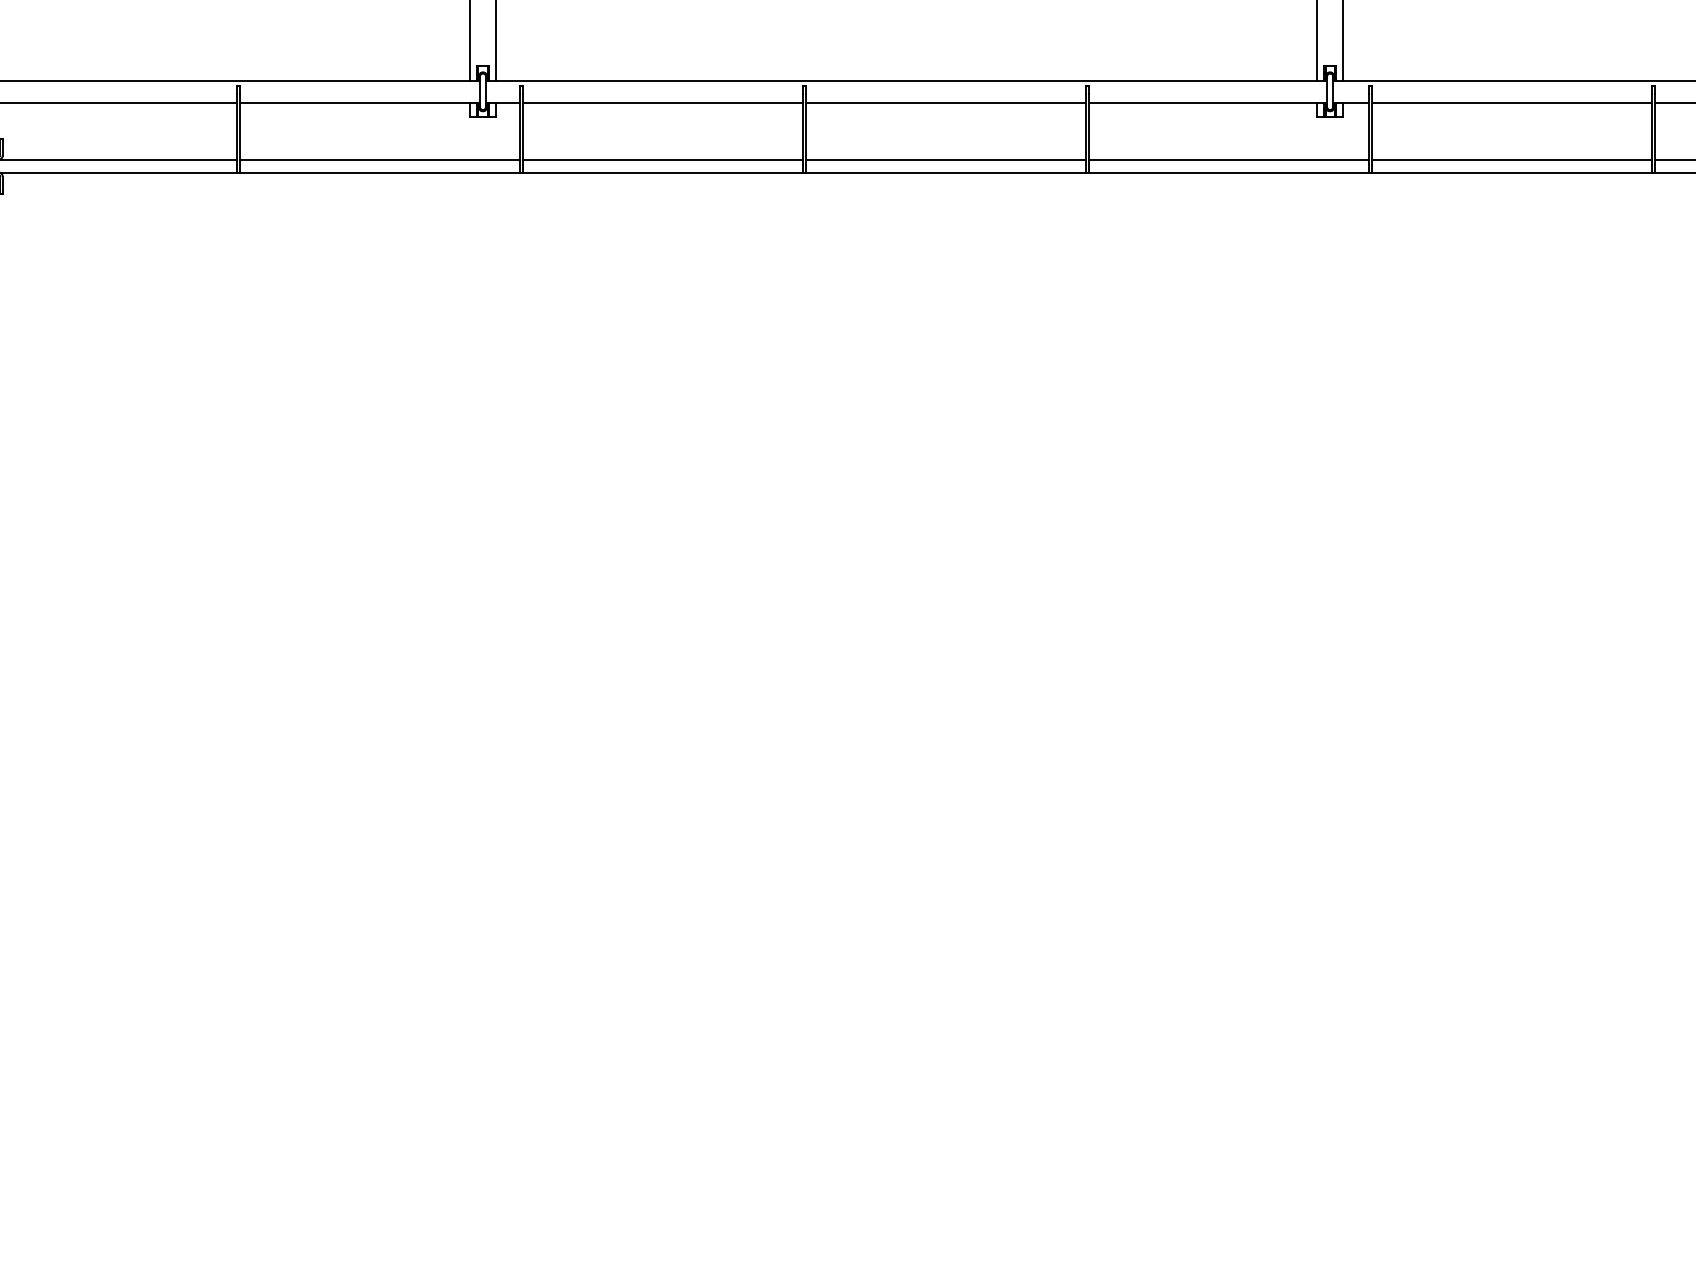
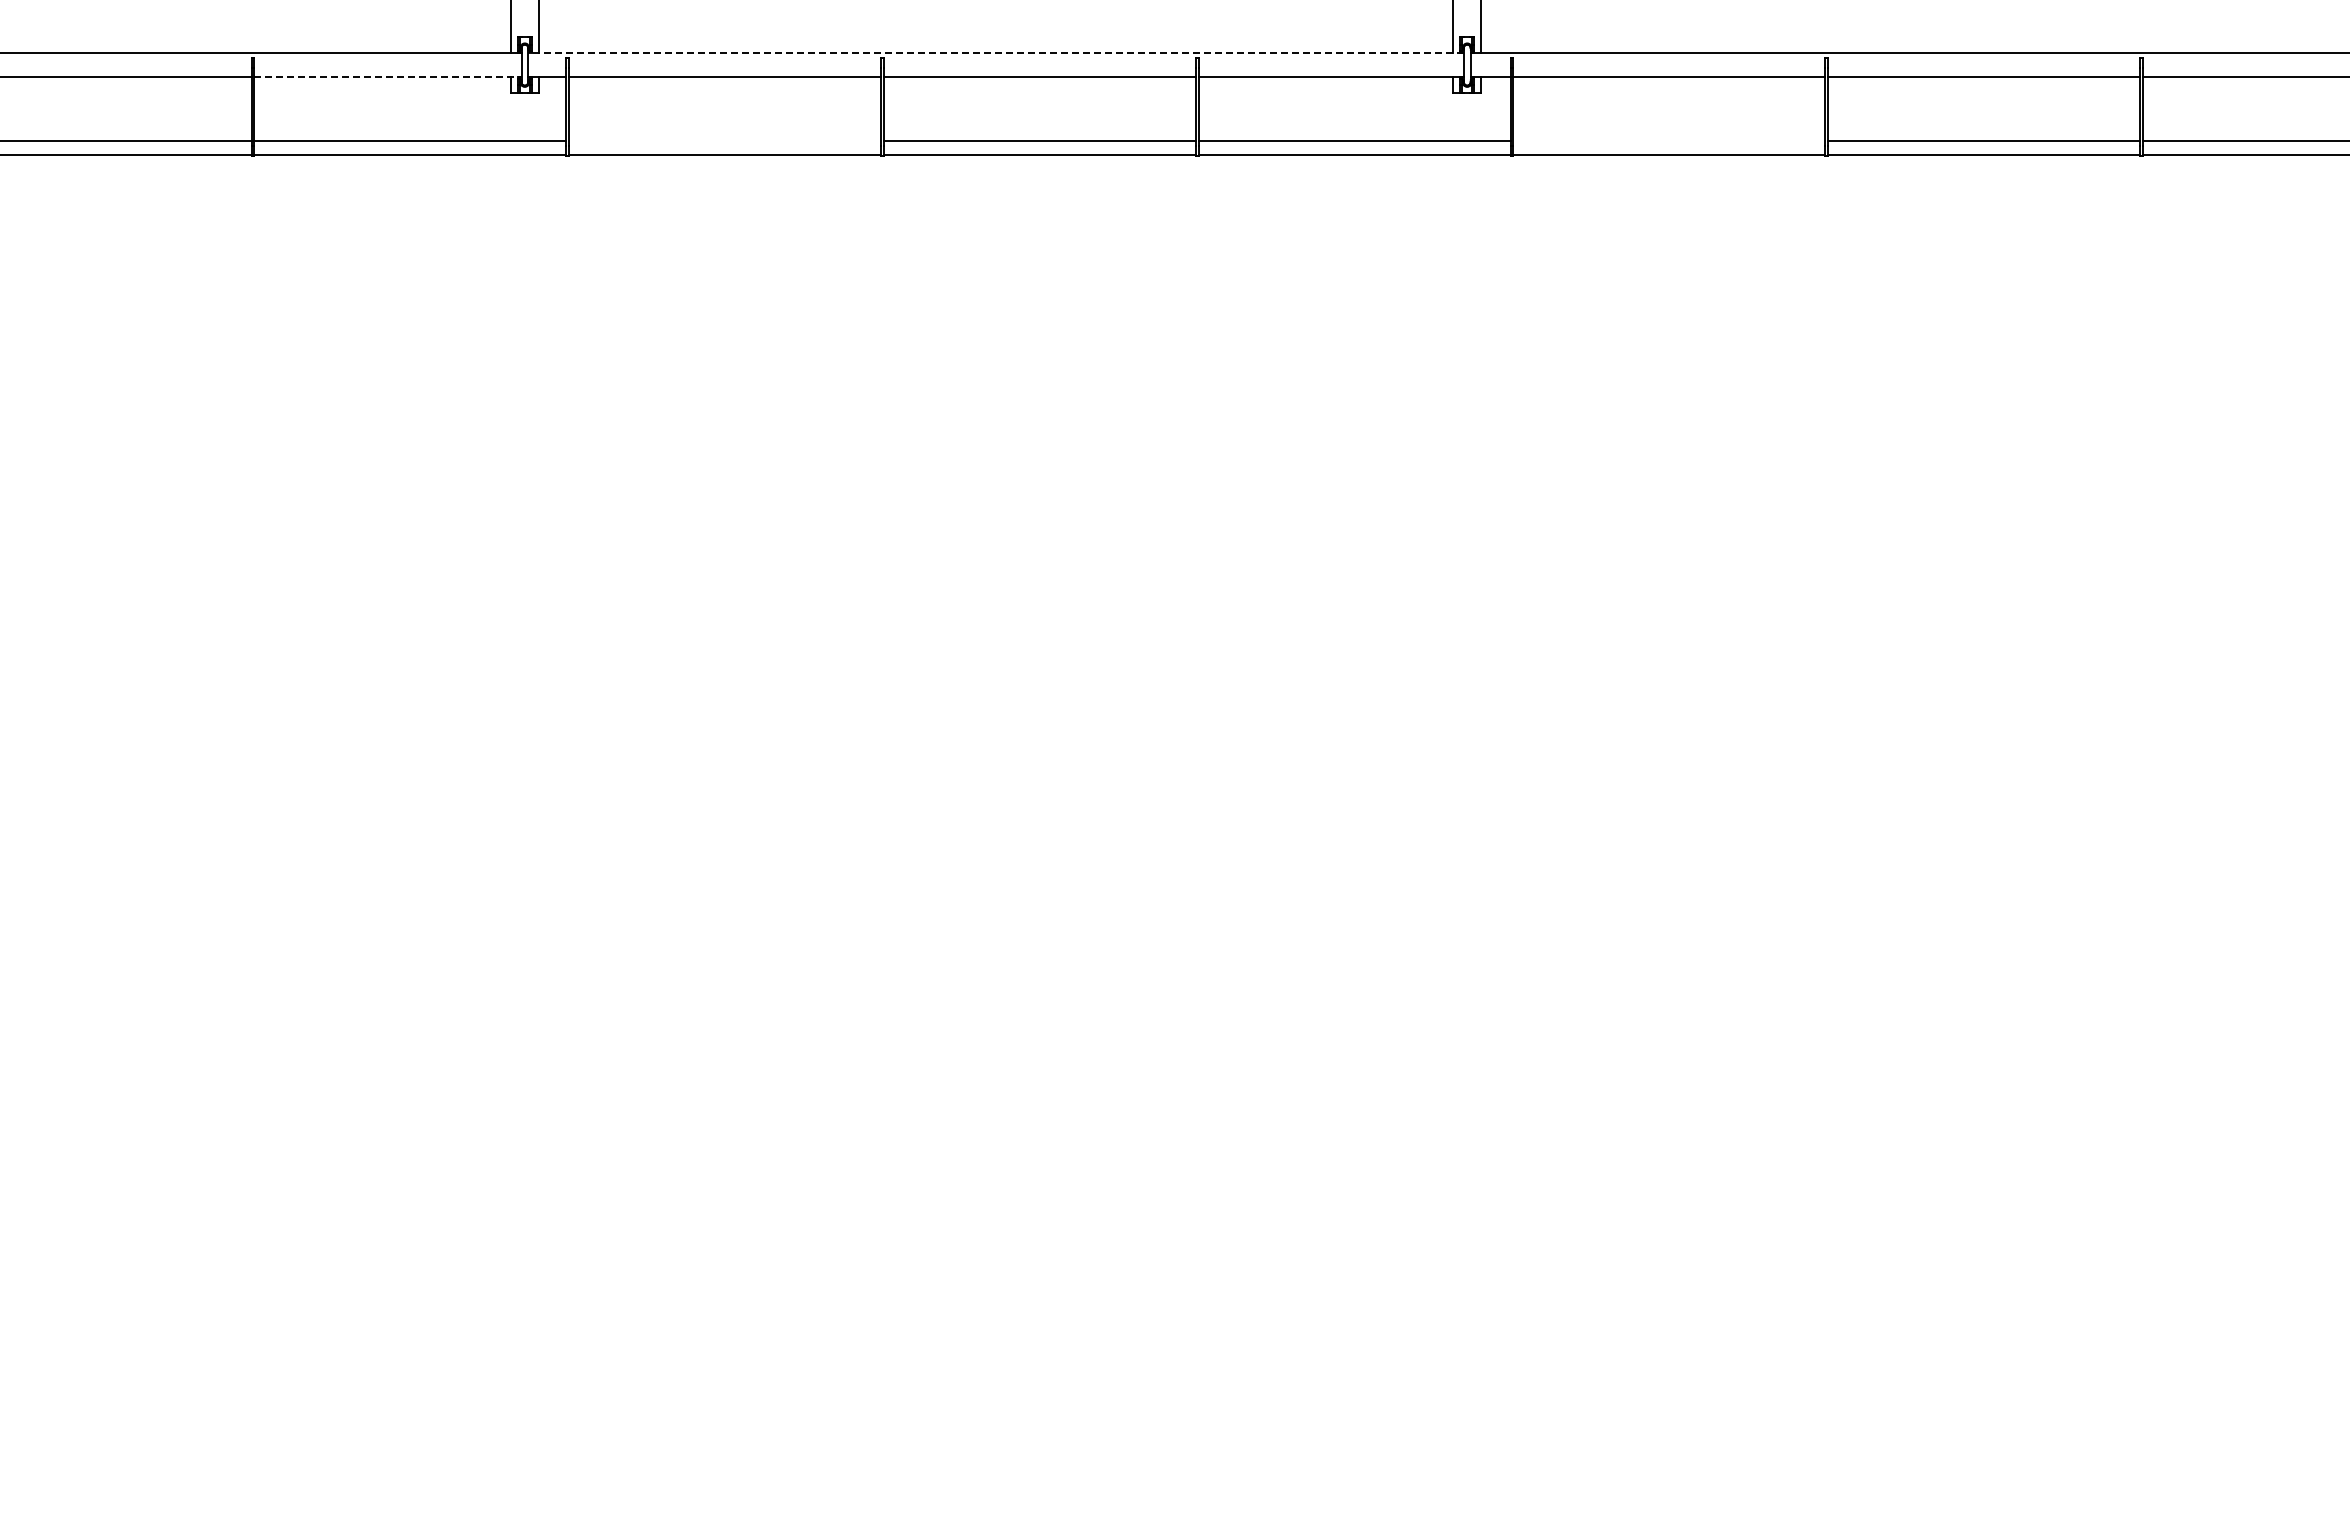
line: (906, 81) -> (996, 53), solid -> dashed
line: (359, 102) -> (387, 77), solid -> dashed
line: (663, 159) -> (725, 140), removed
line: (1511, 159) -> (1669, 140), removed

